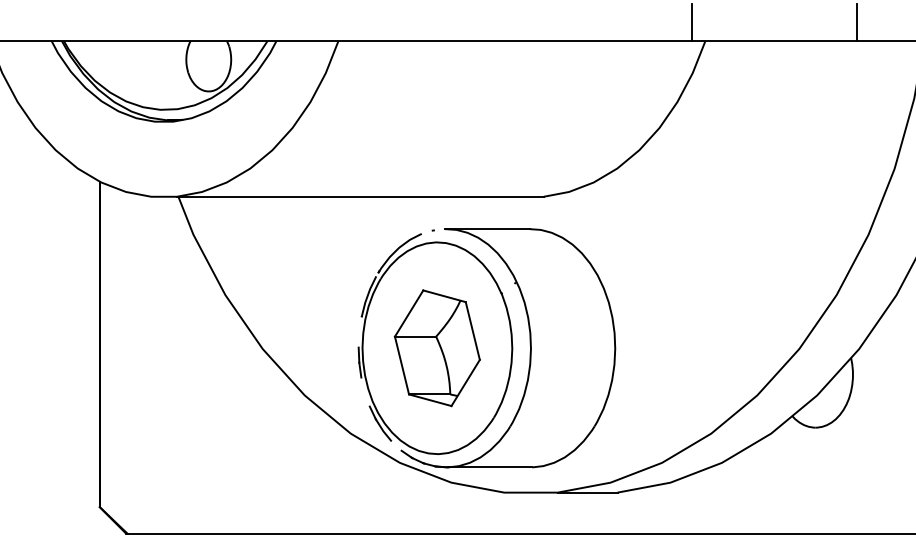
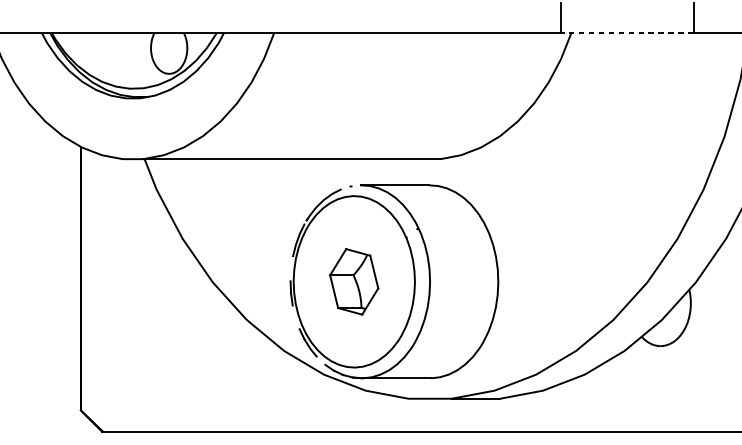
line: (773, 41) -> (626, 33), solid -> dashed
part: (436, 348) -> (353, 282), size x0.7

